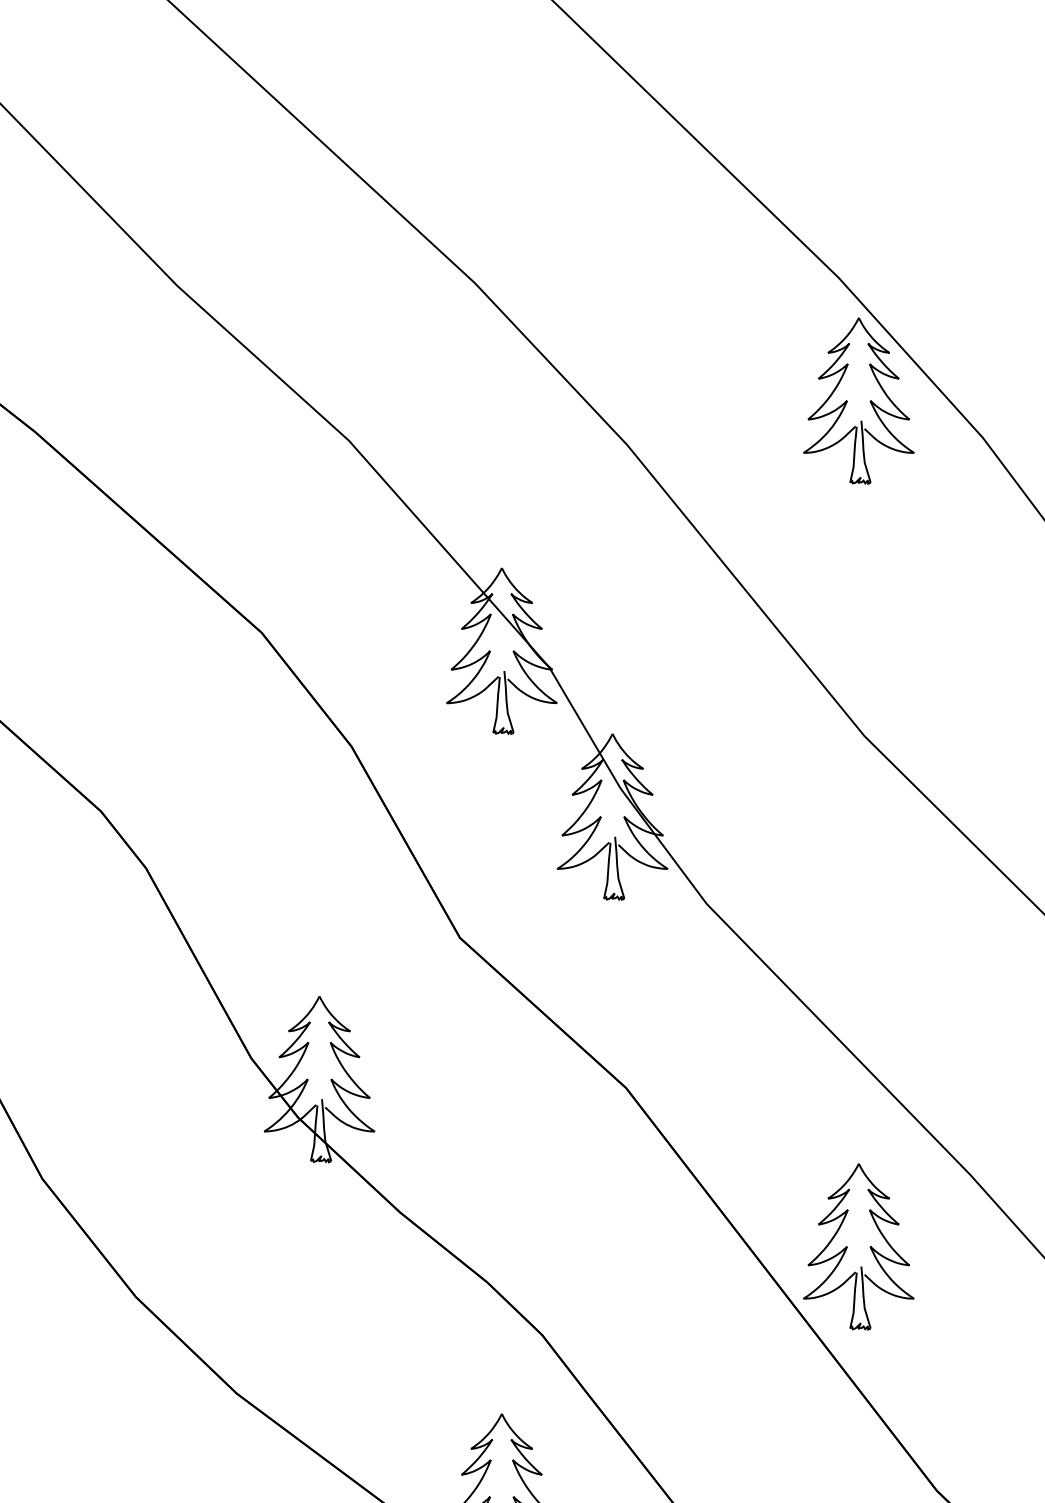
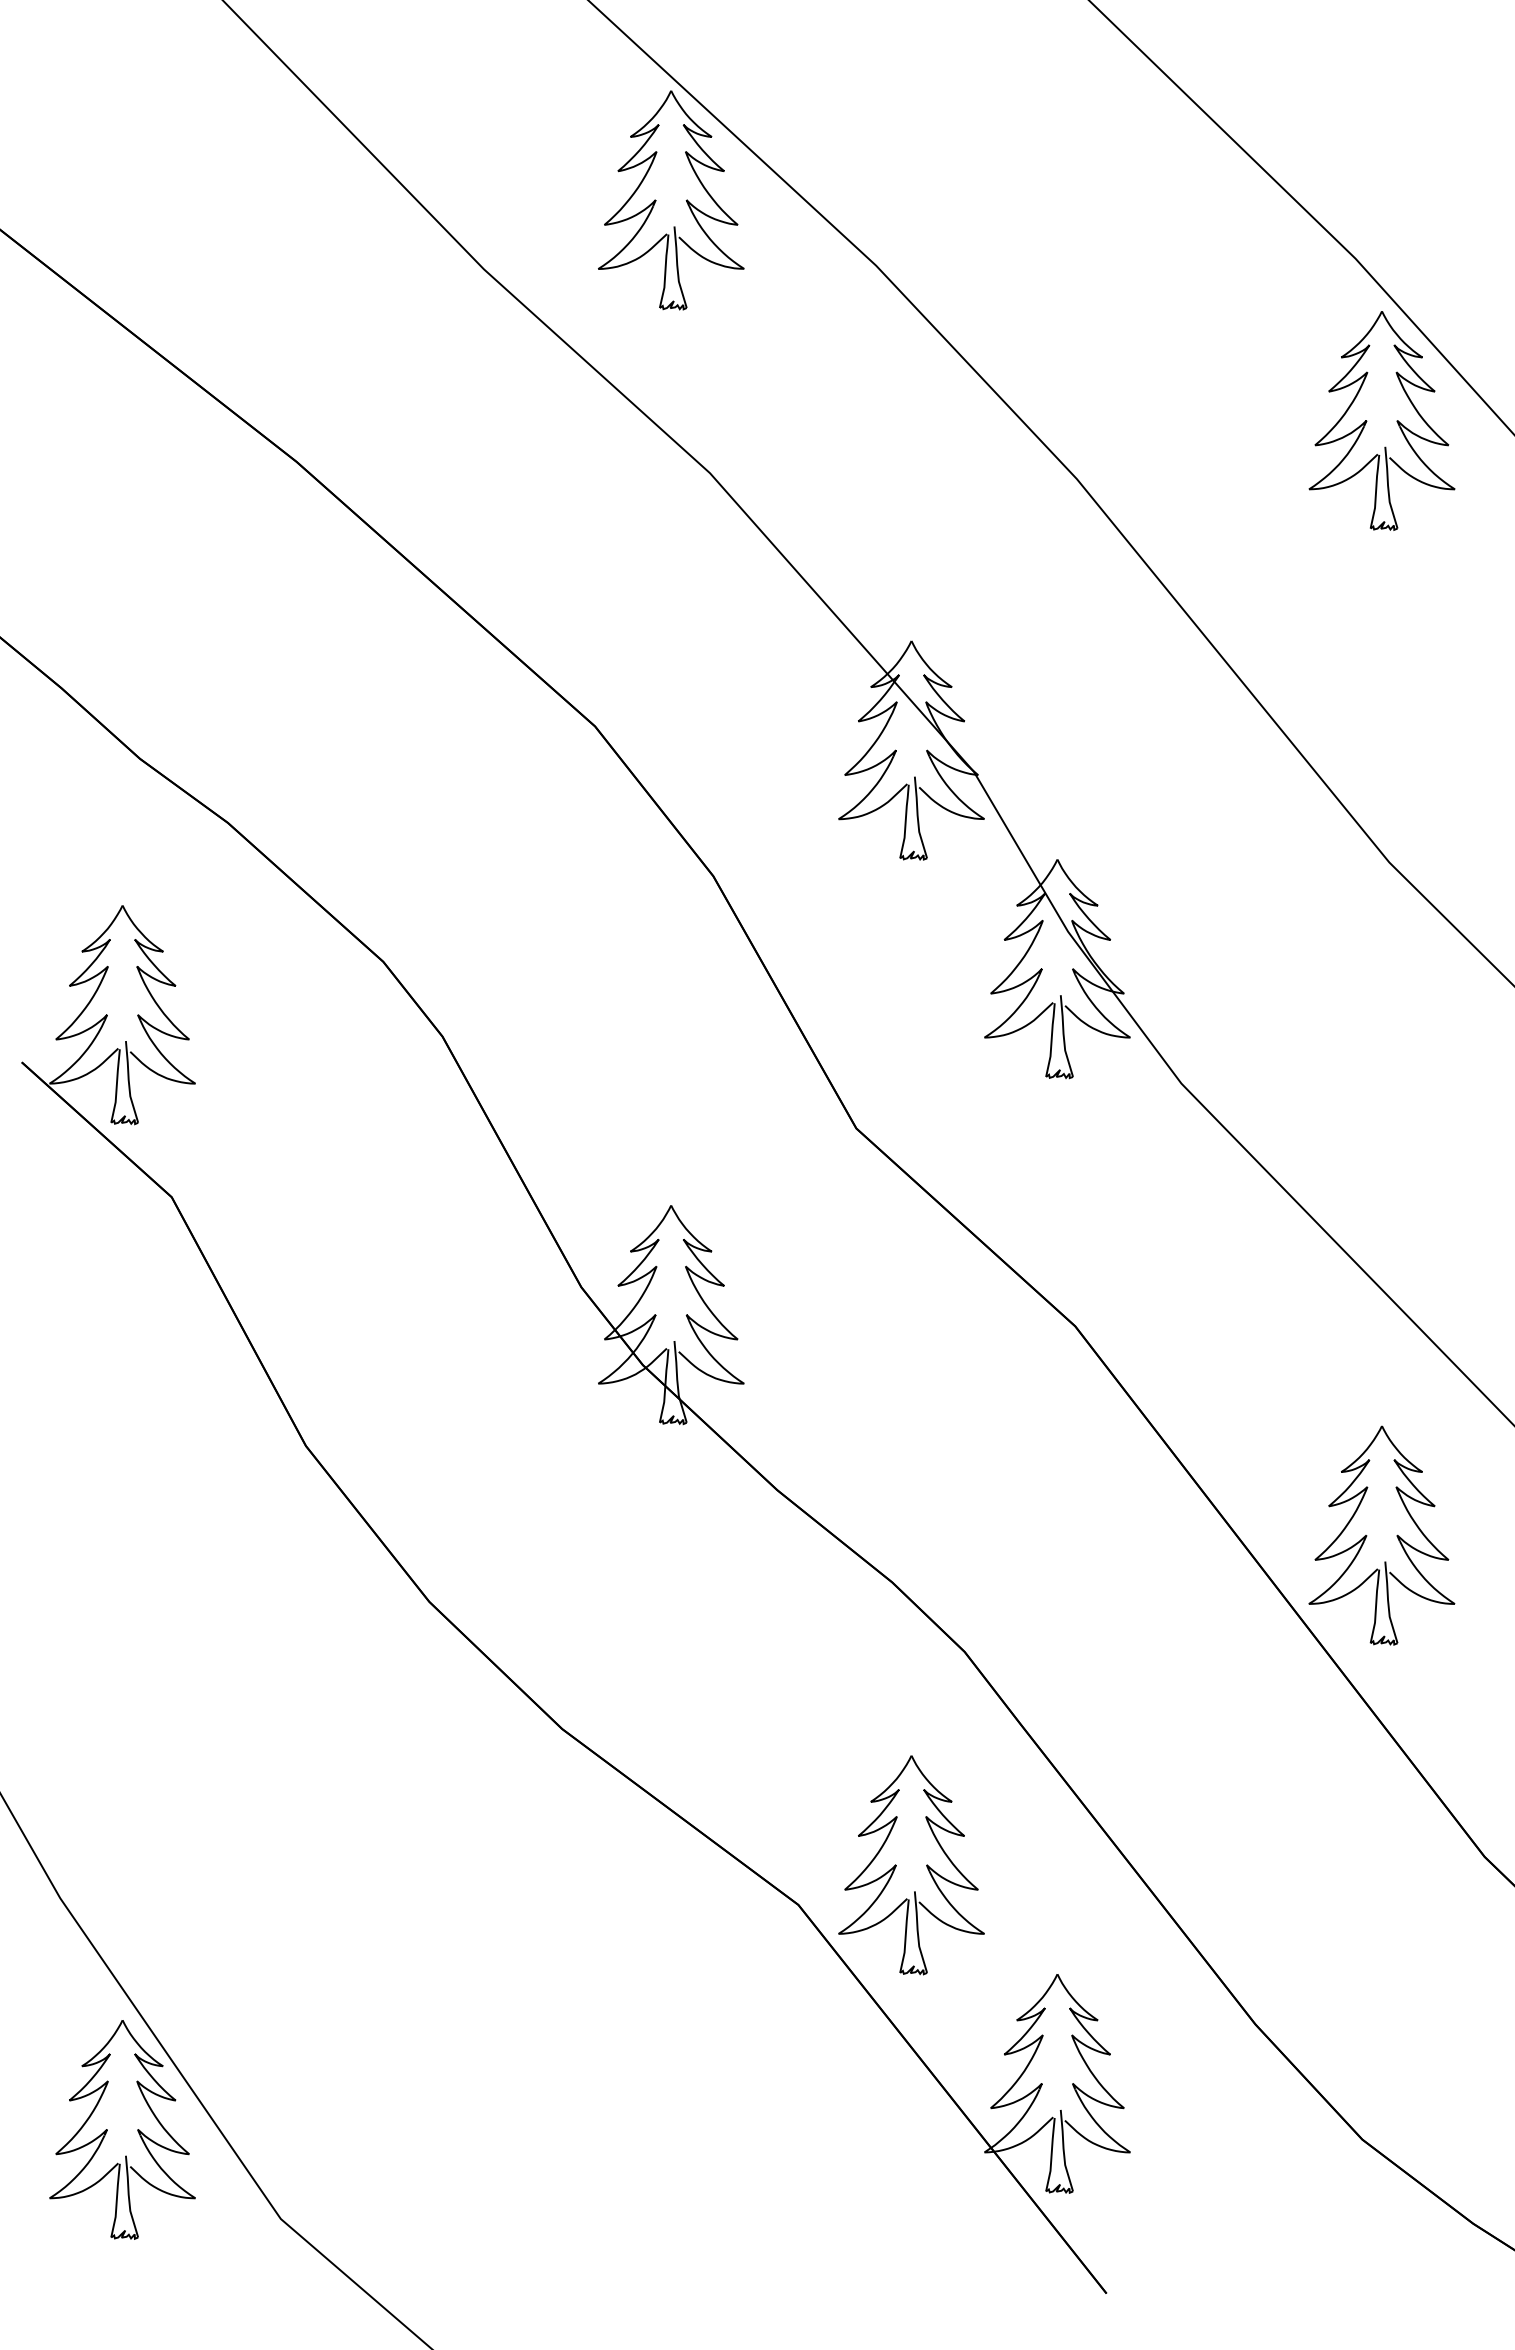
part: (330, 233) -> (685, 200), added

